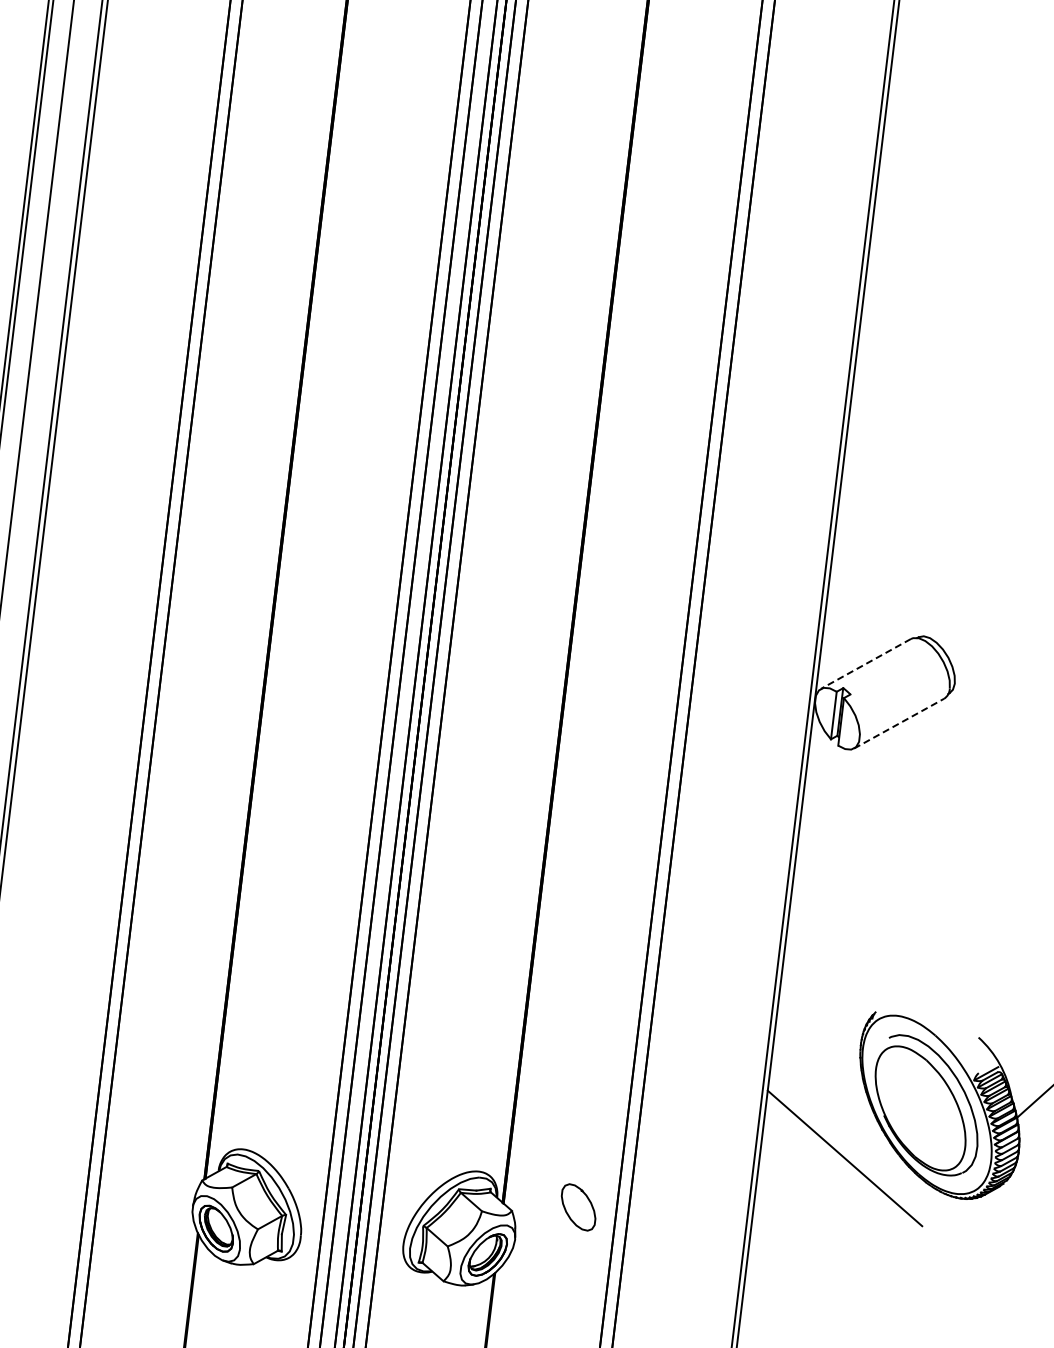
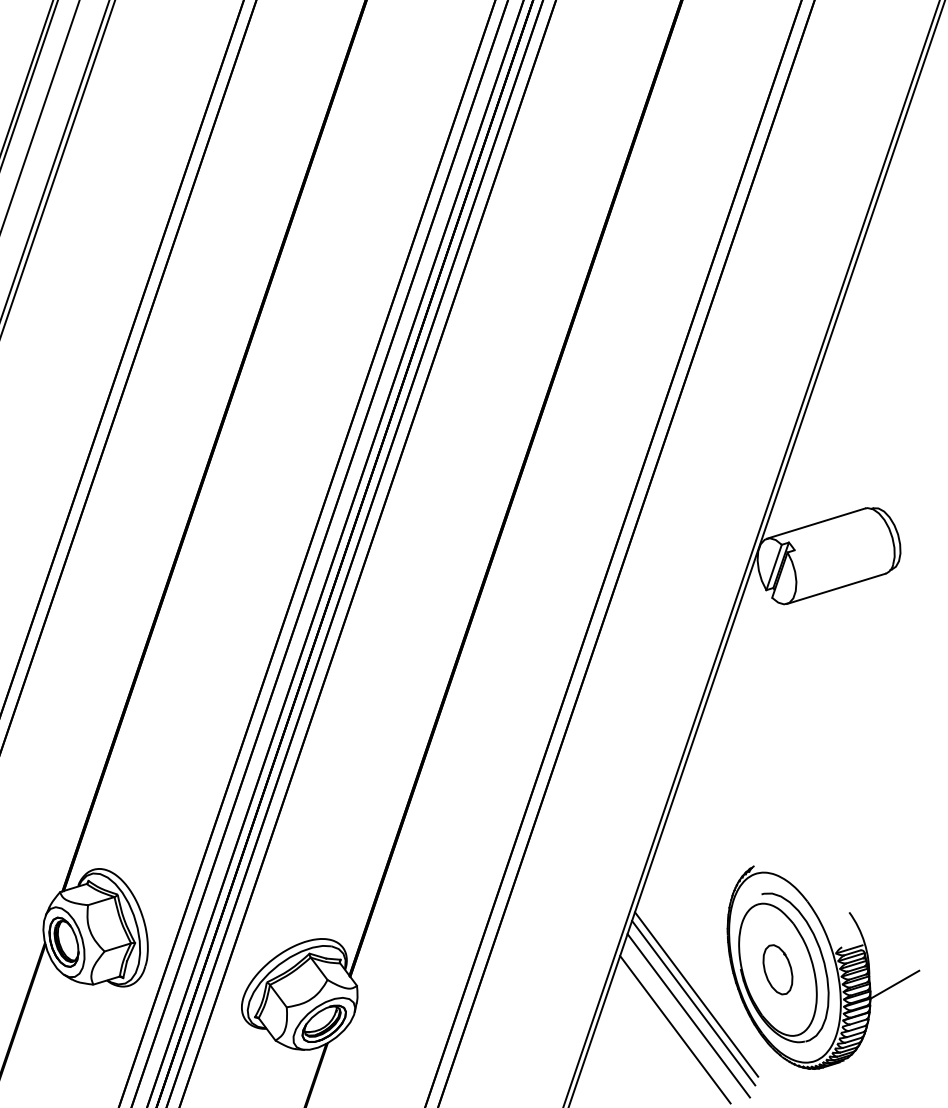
line: (865, 664) -> (815, 524), dashed -> solid
line: (899, 723) -> (836, 588), dashed -> solid
line: (845, 1149) -> (696, 994), added
line: (842, 1171) -> (688, 1015), added
line: (832, 1187) -> (675, 1028), added
part: (578, 1207) -> (777, 969), moved

